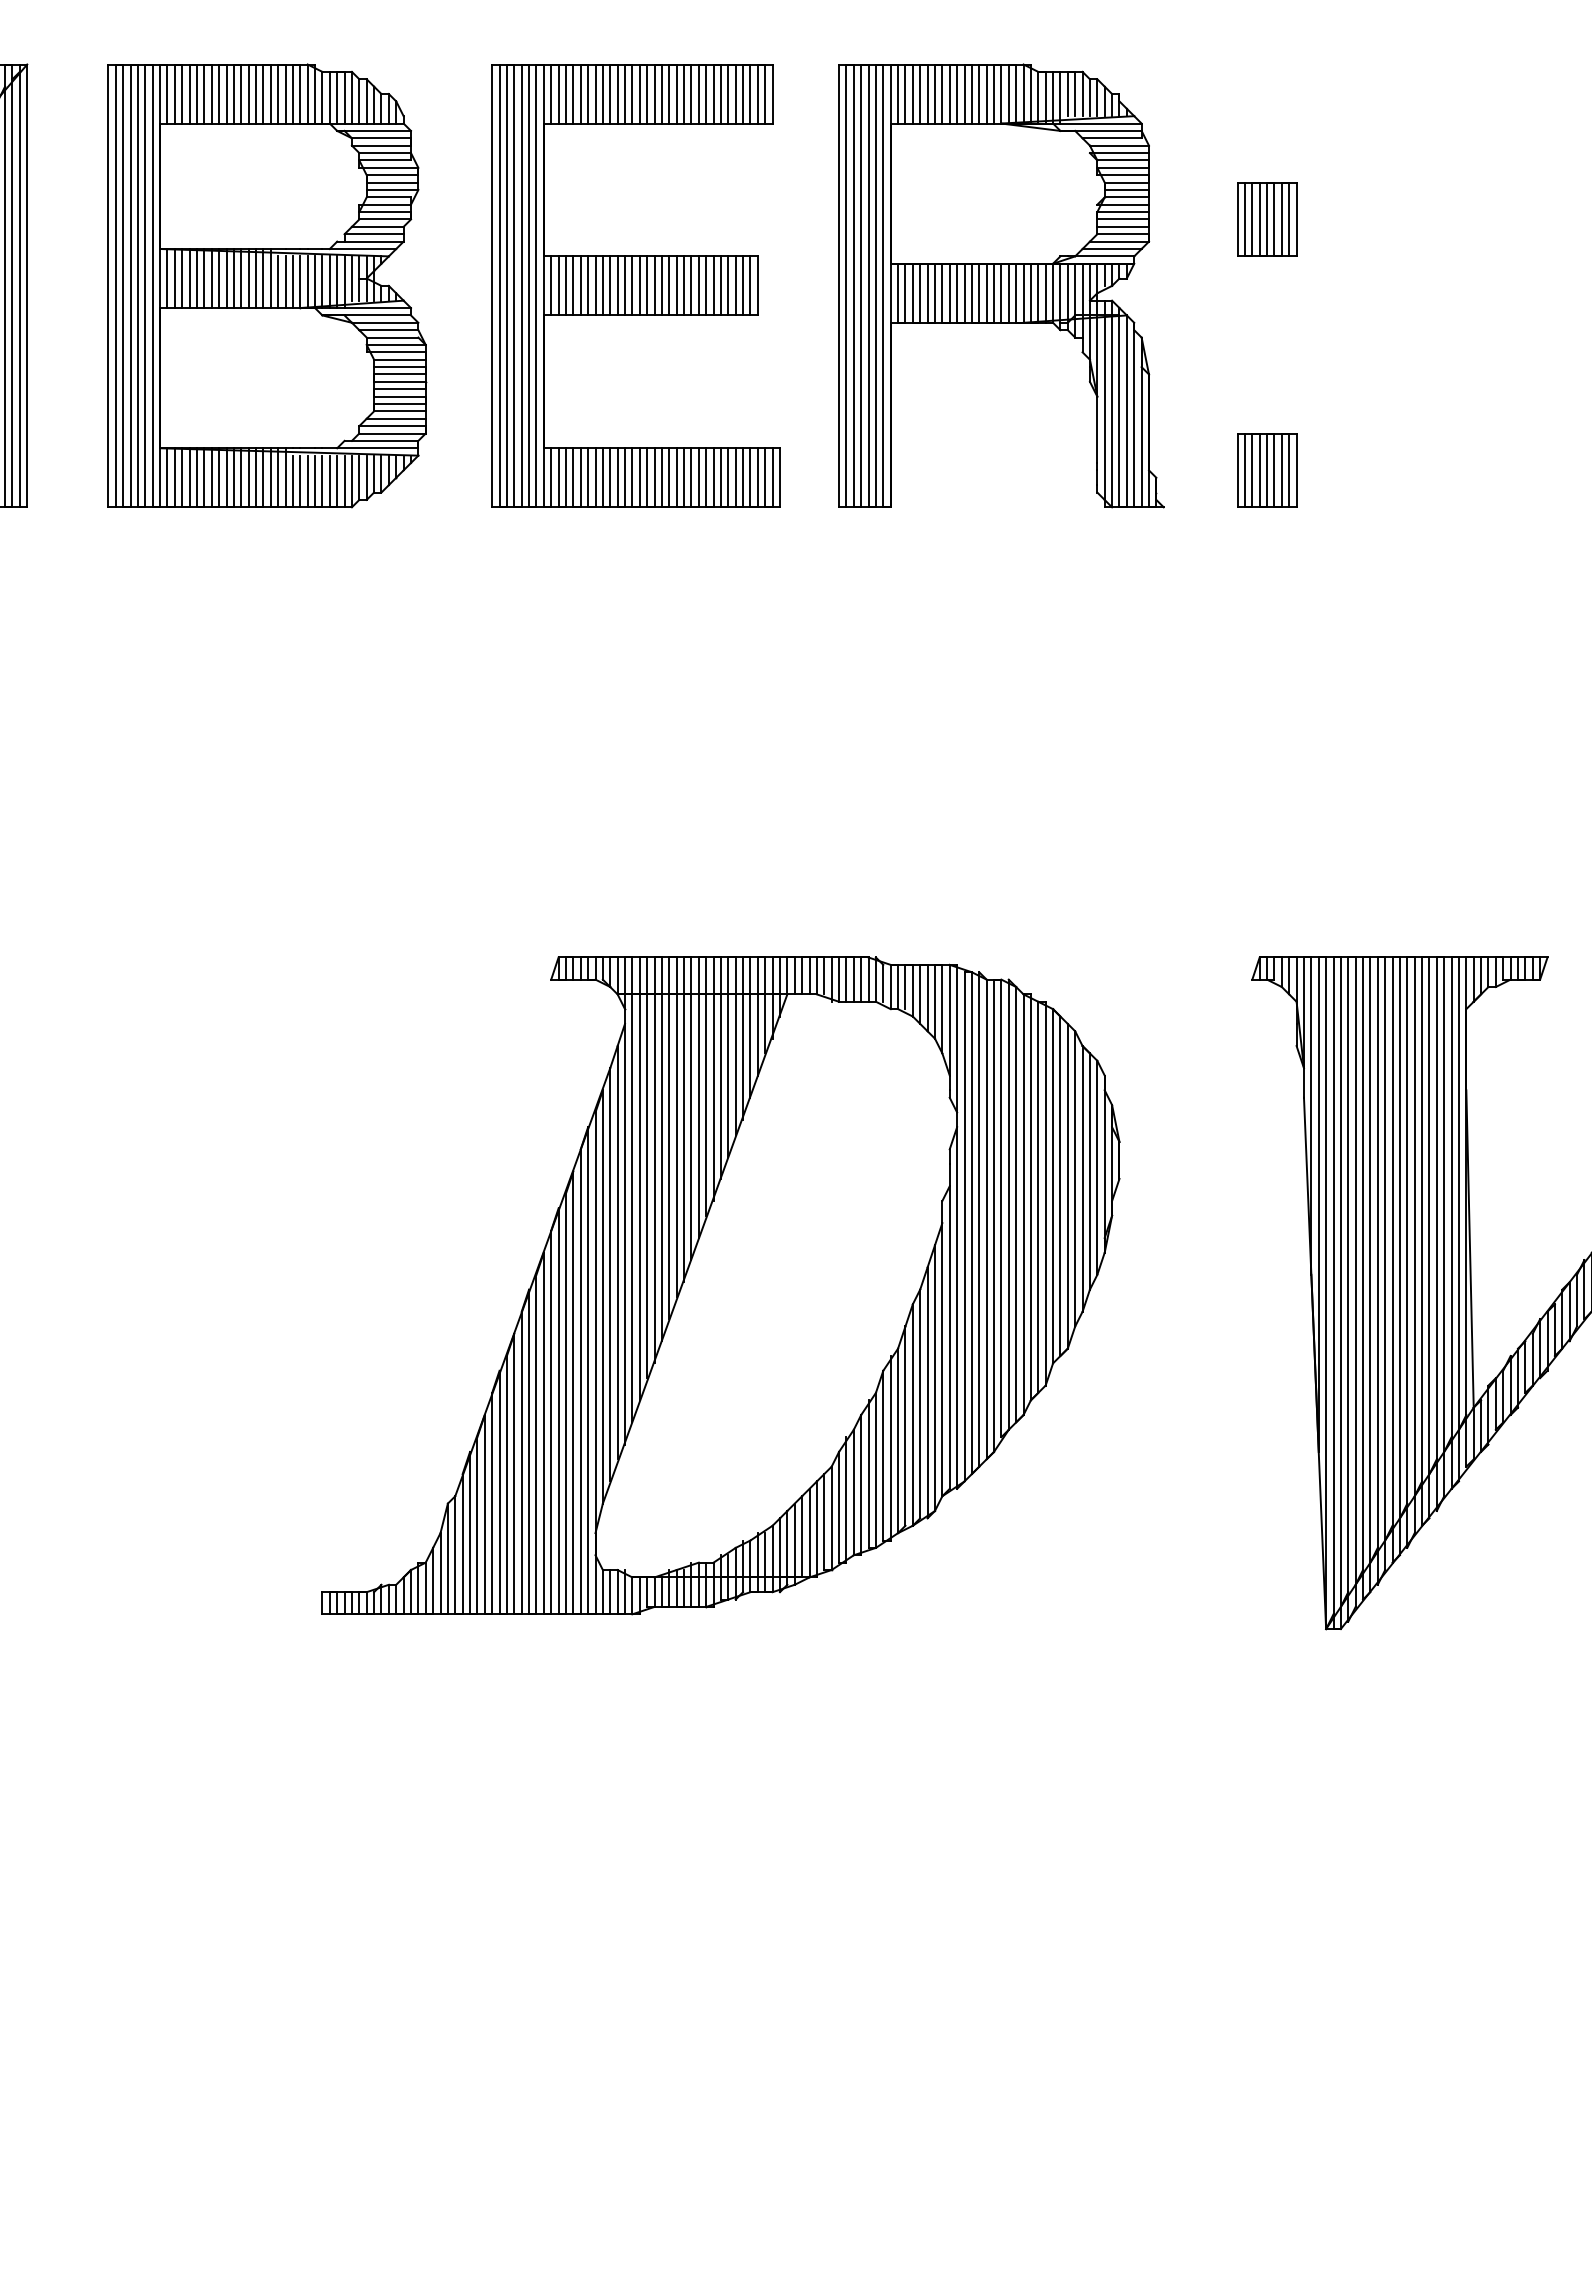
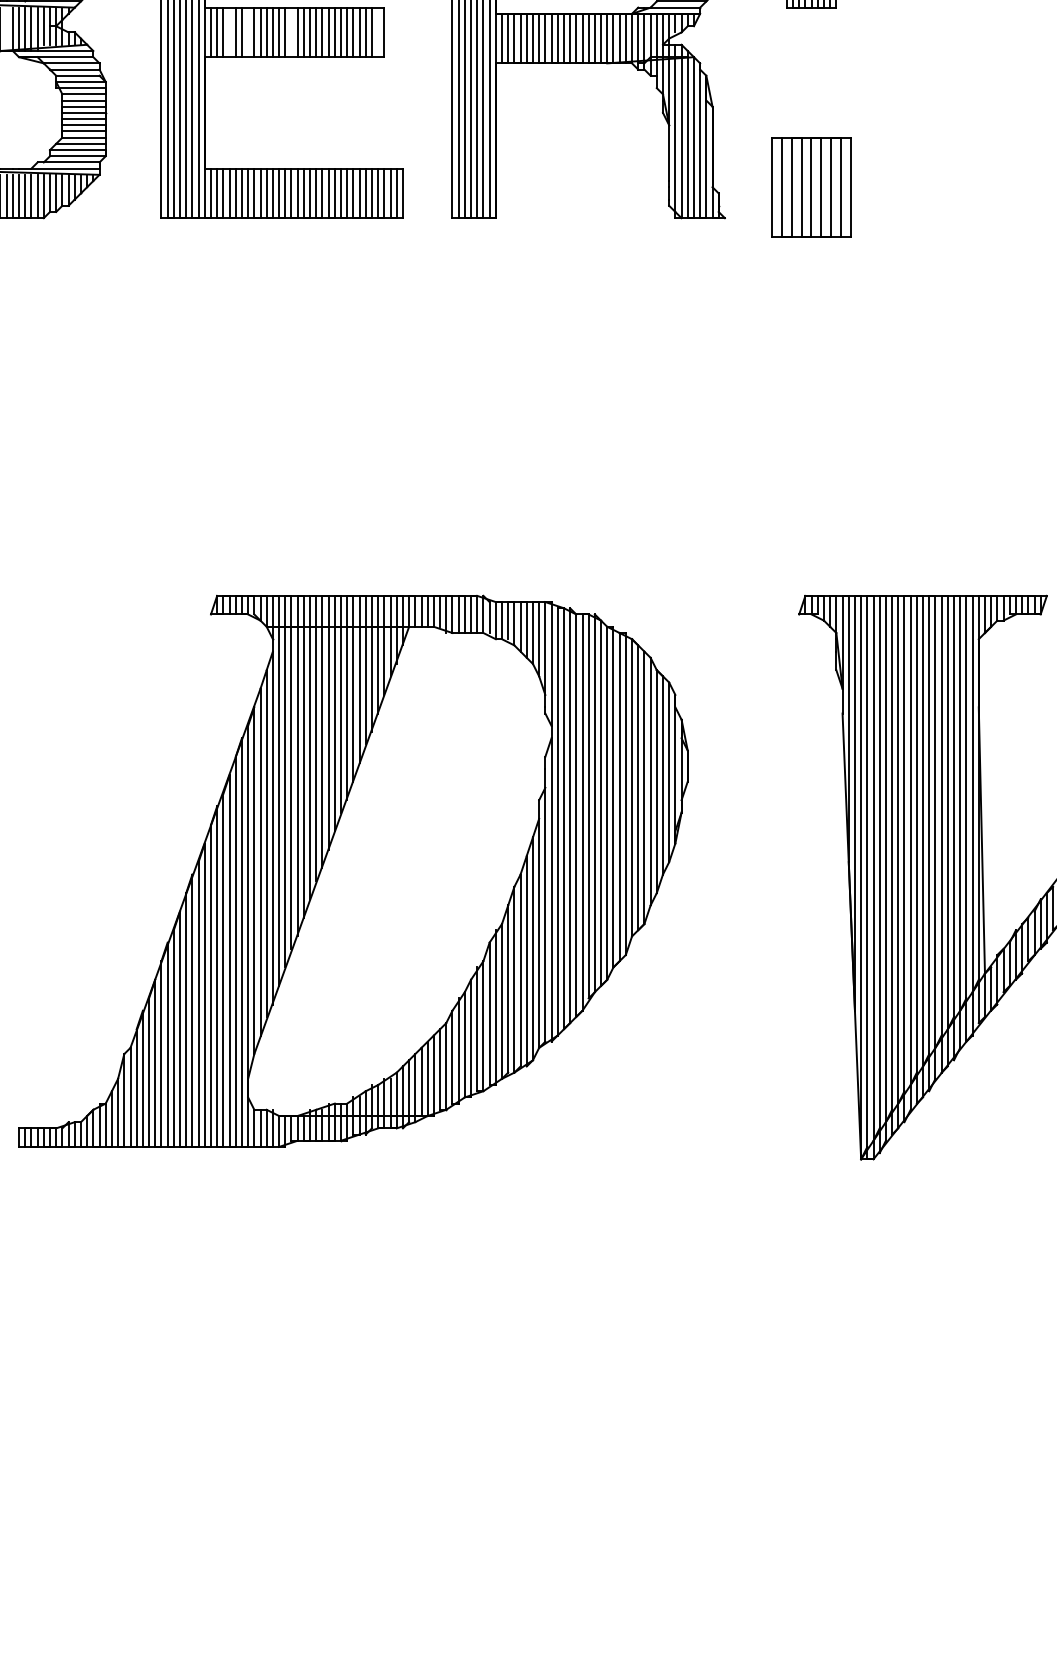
line: (307, 282) -> (6, 29), removed
line: (573, 285) -> (229, 32), removed
line: (595, 285) -> (248, 32), removed
line: (647, 285) -> (291, 32), removed
line: (750, 285) -> (378, 32), removed
part: (1267, 470) -> (811, 187), size x1.6

